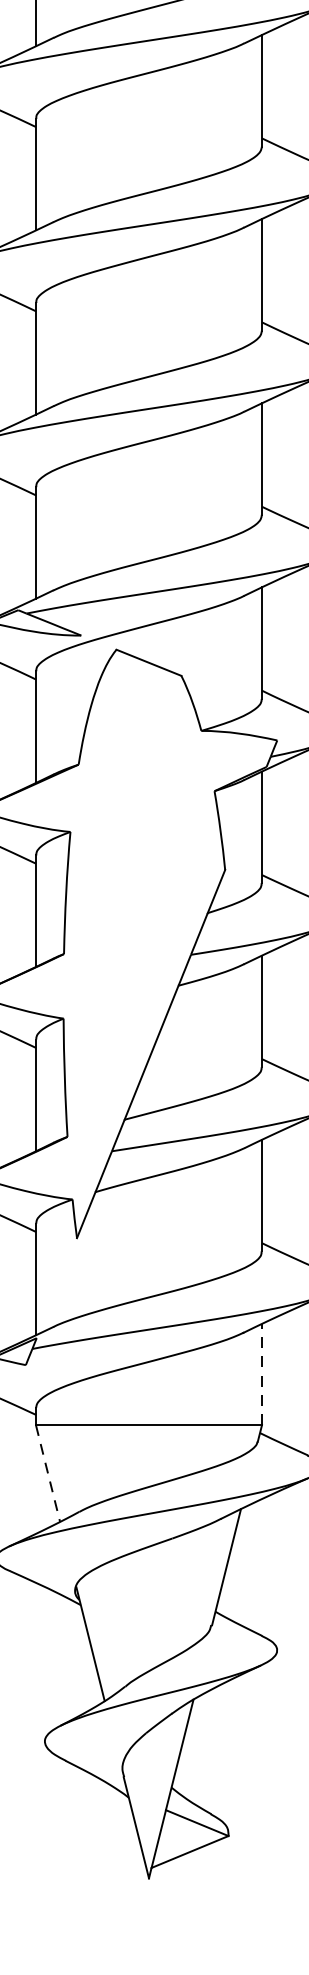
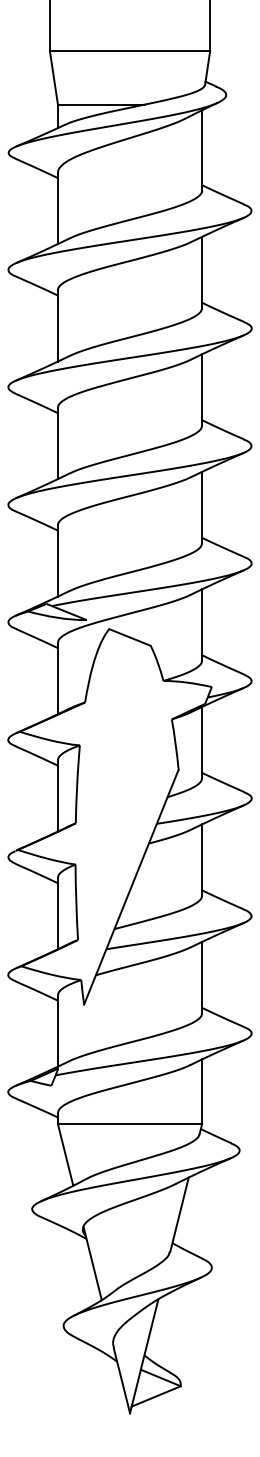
line: (262, 1374) -> (202, 1091), dashed -> solid
line: (47, 1472) -> (65, 1154), dashed -> solid

